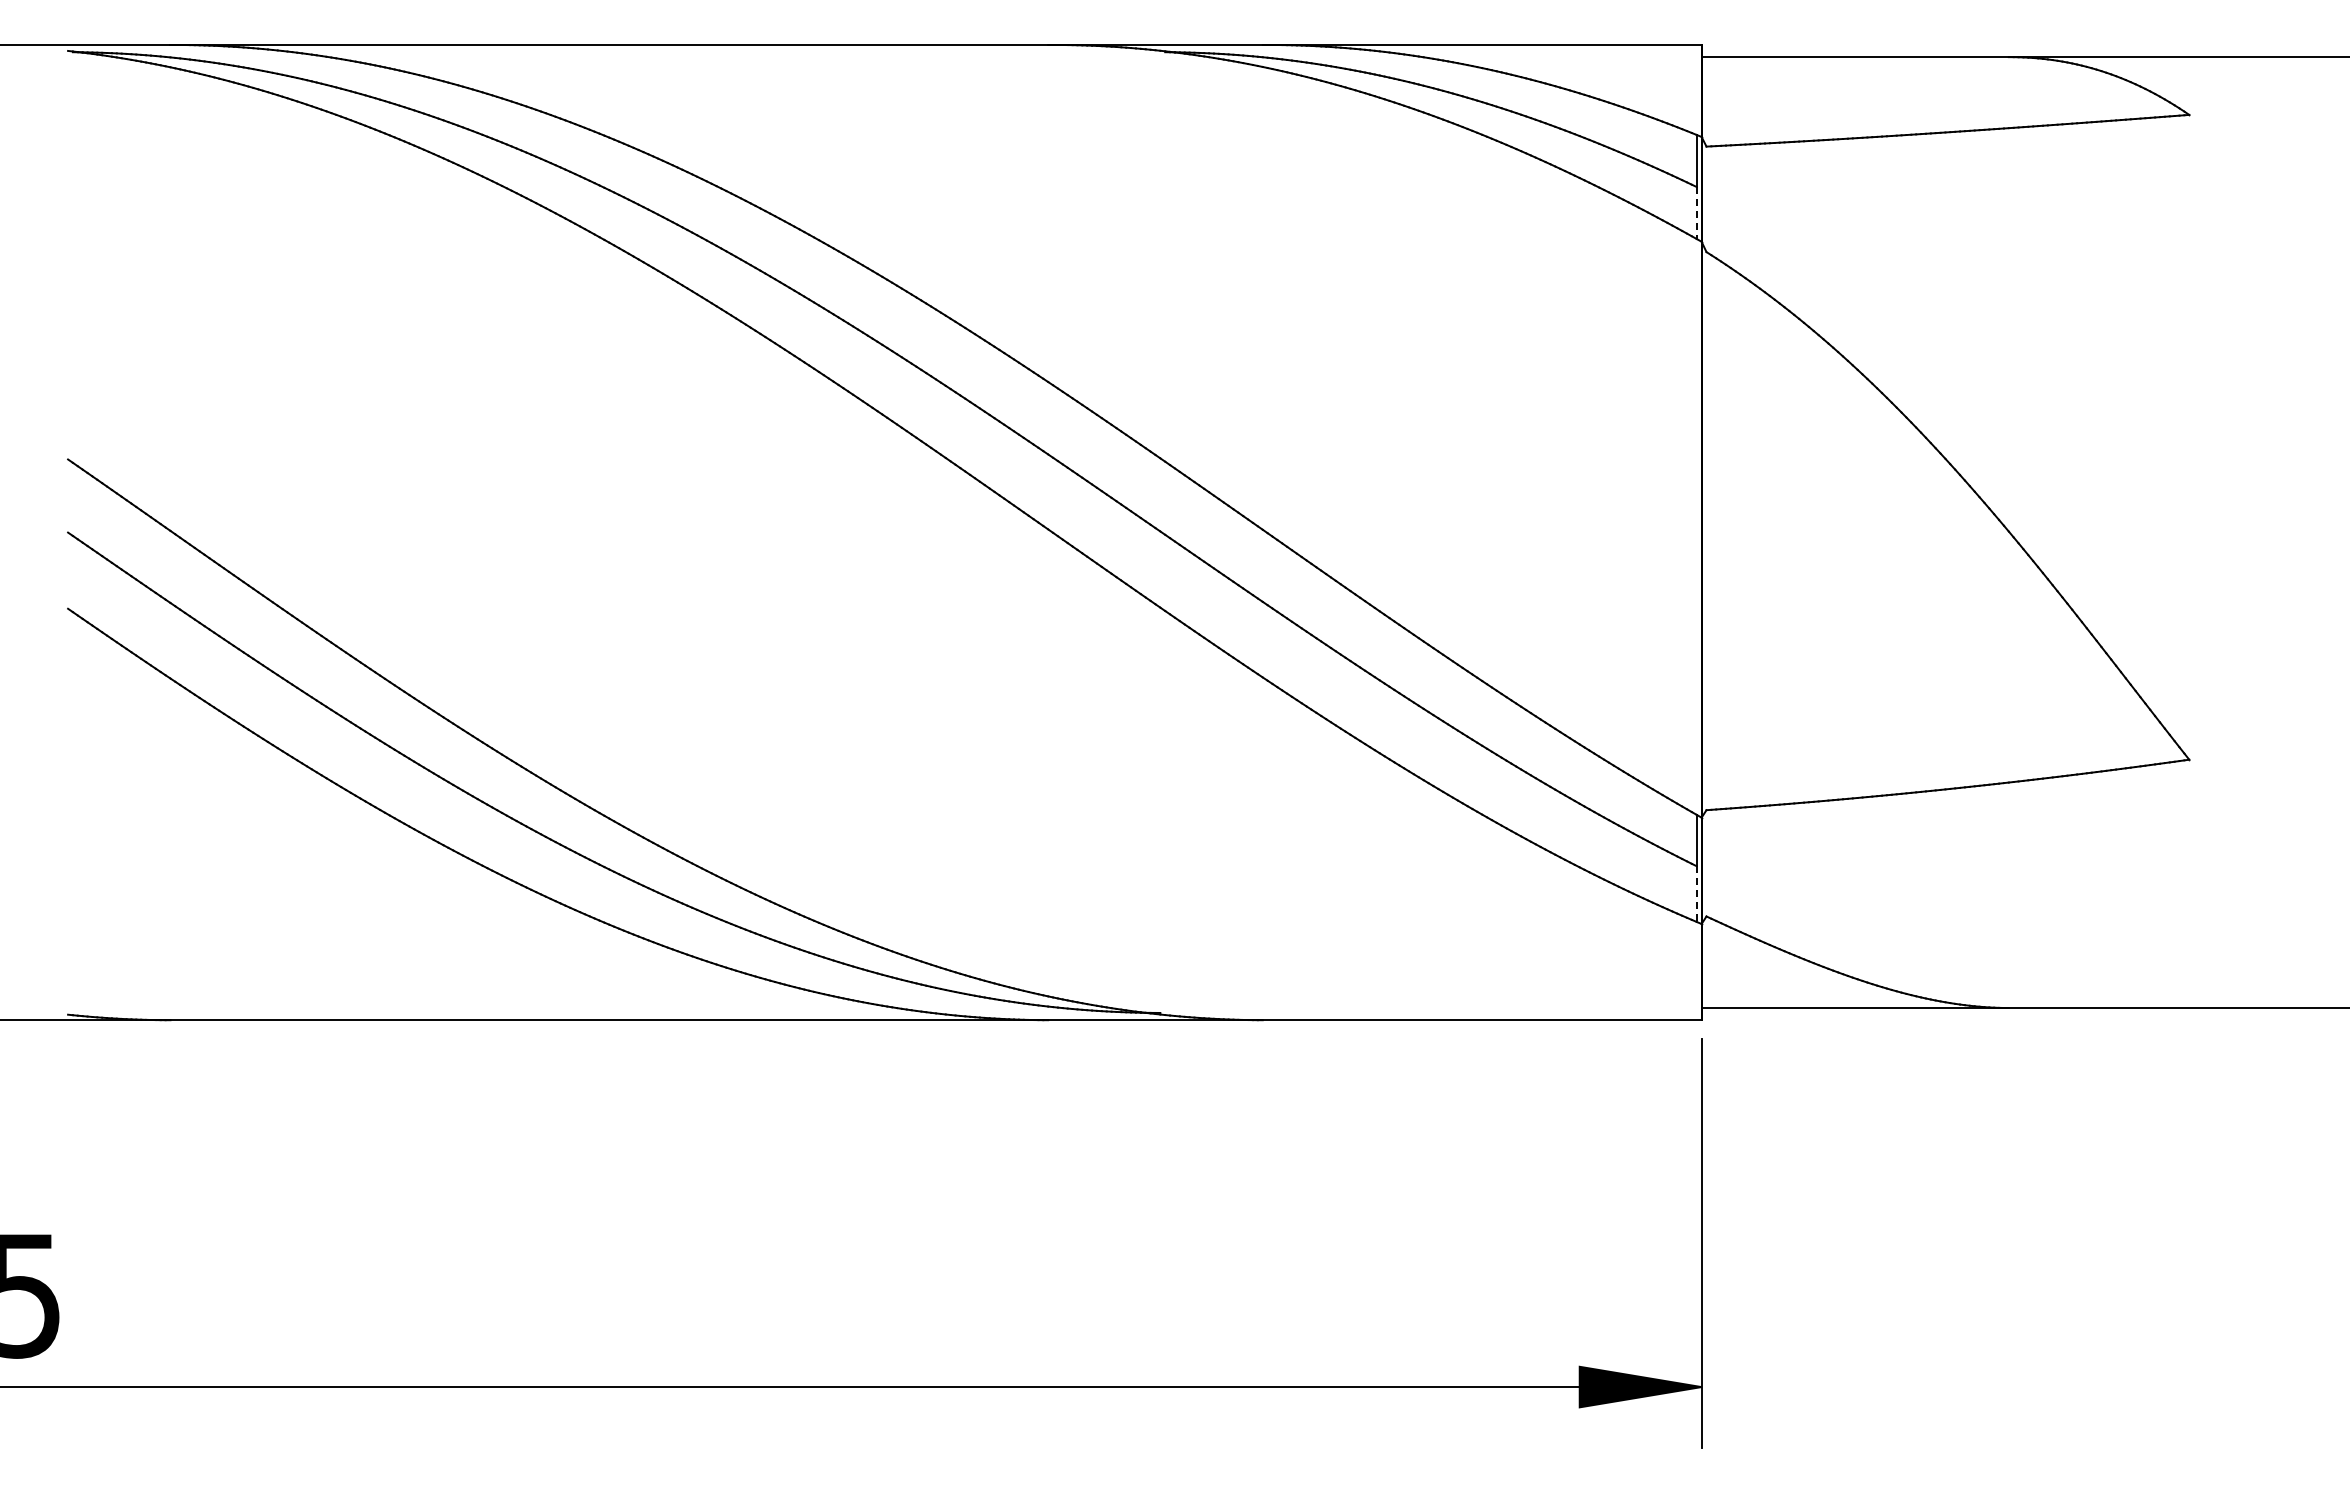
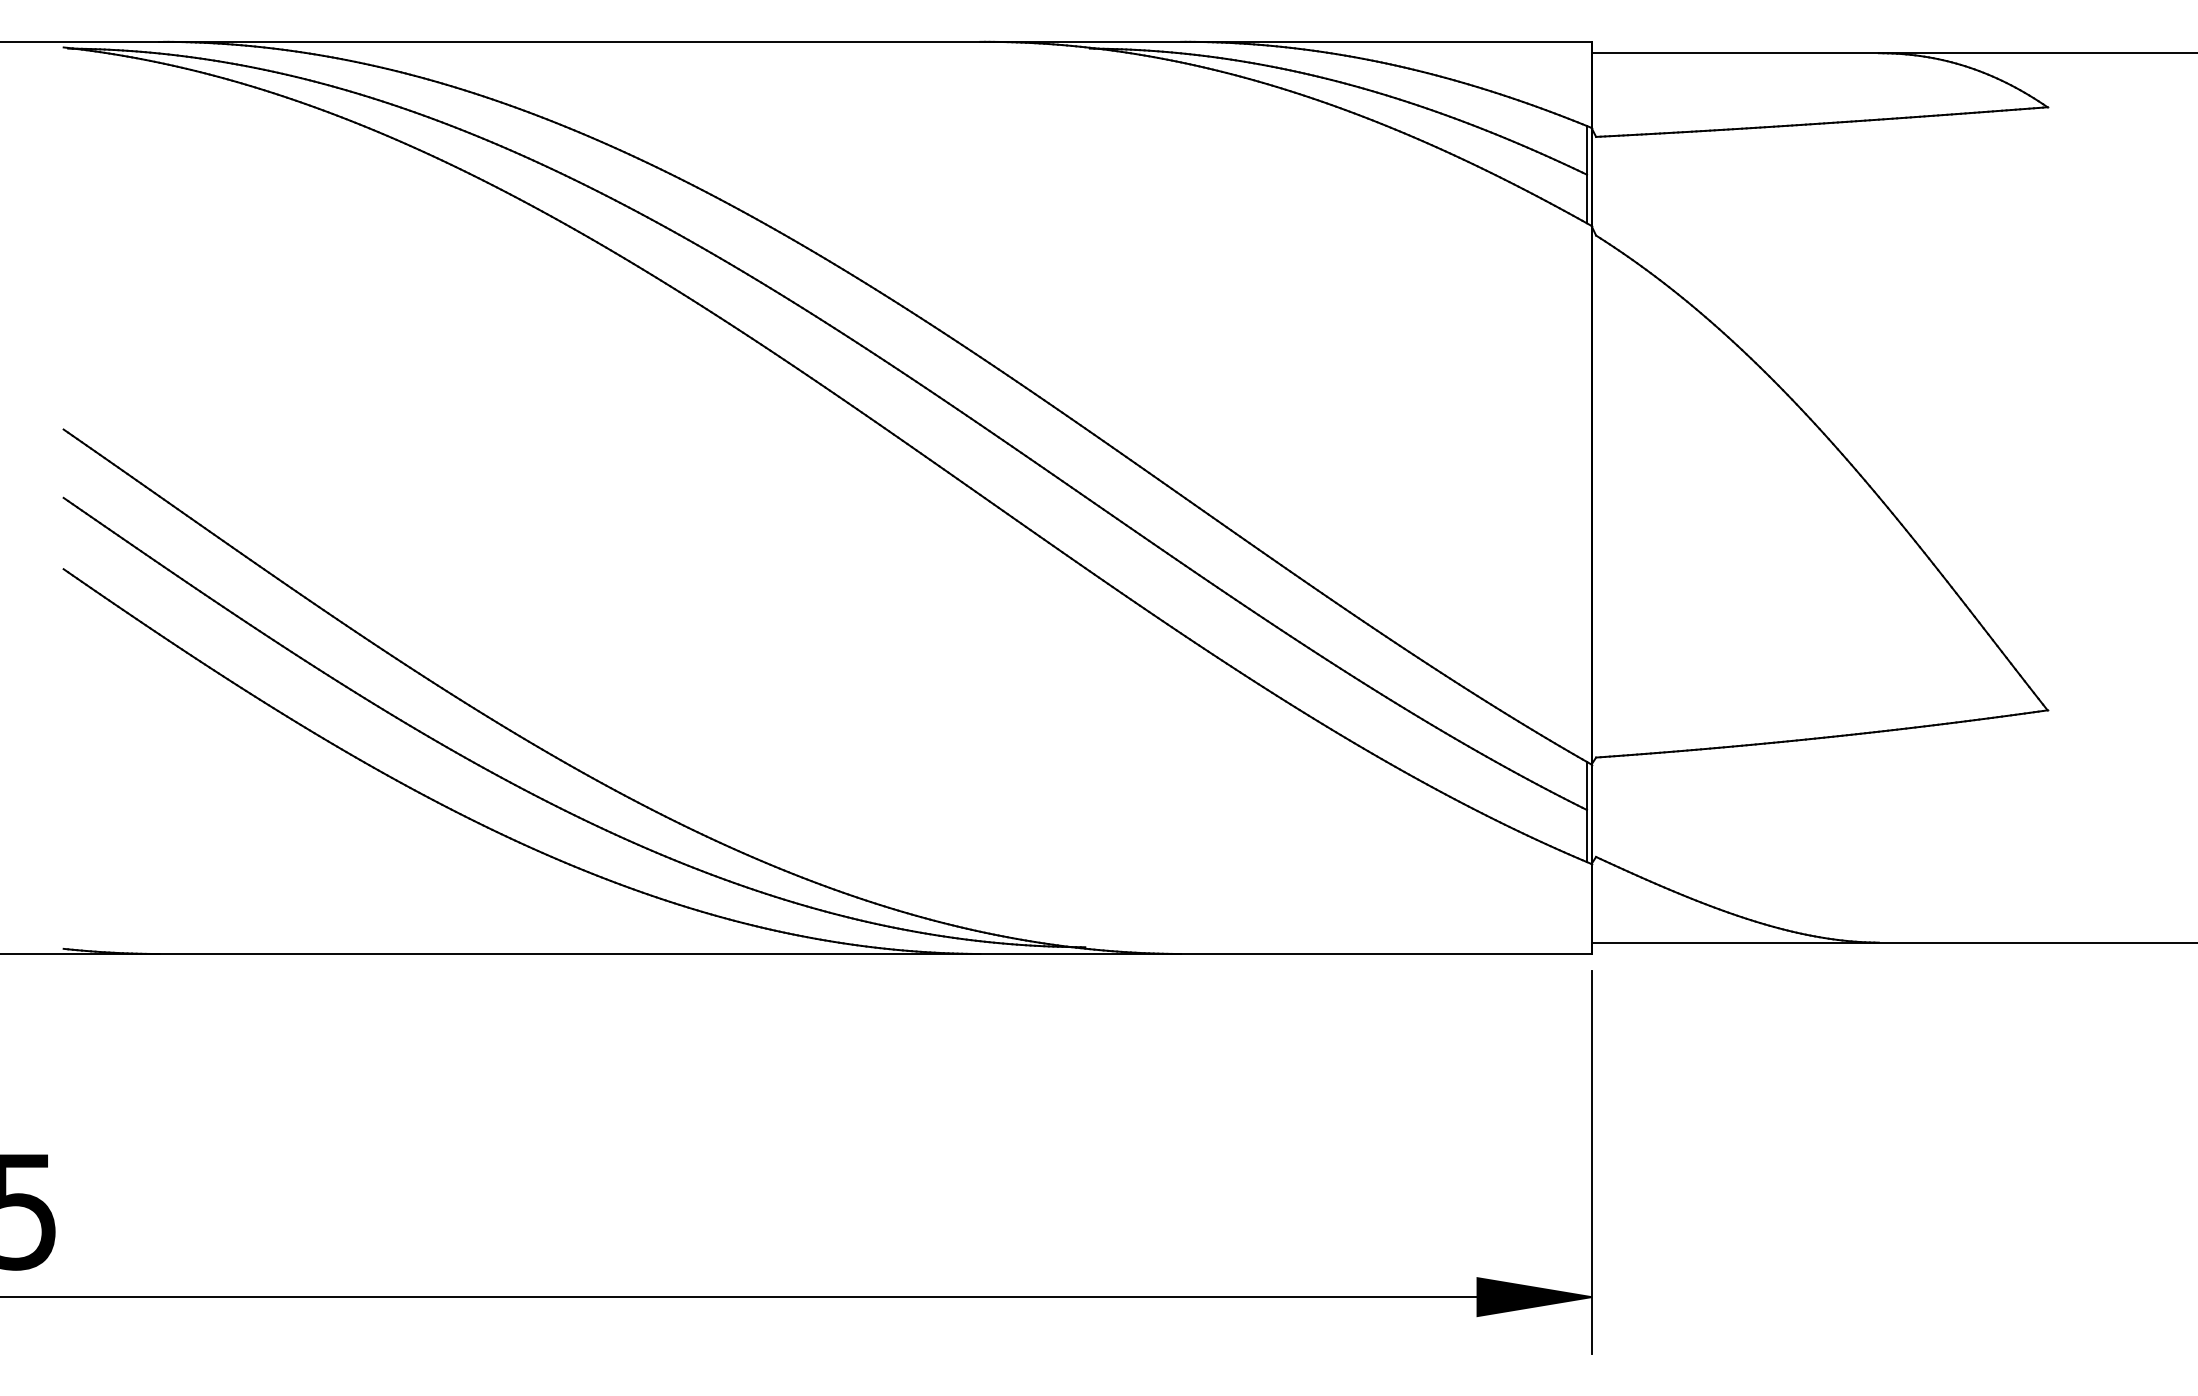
line: (1696, 213) -> (1586, 199), dashed -> solid
line: (1696, 894) -> (1586, 836), dashed -> solid

